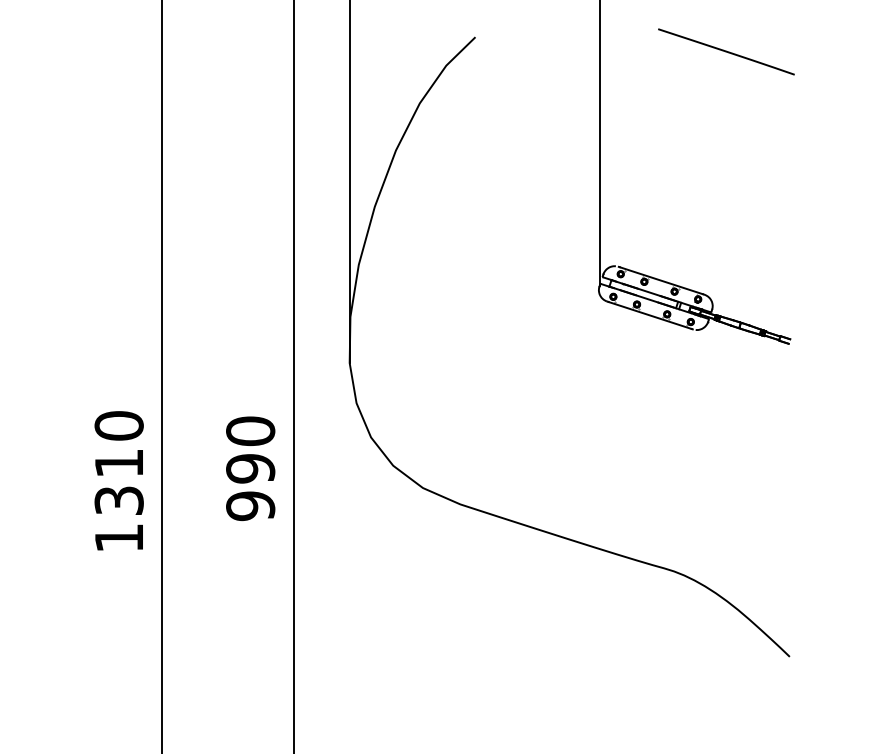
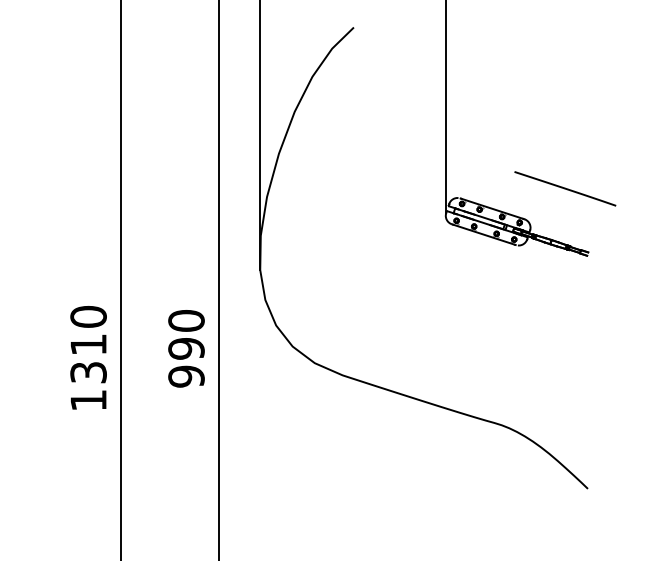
line: (726, 51) -> (565, 188), moved

